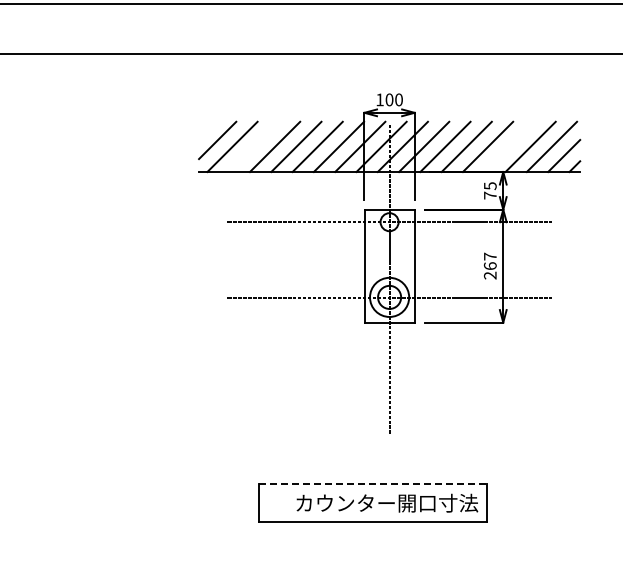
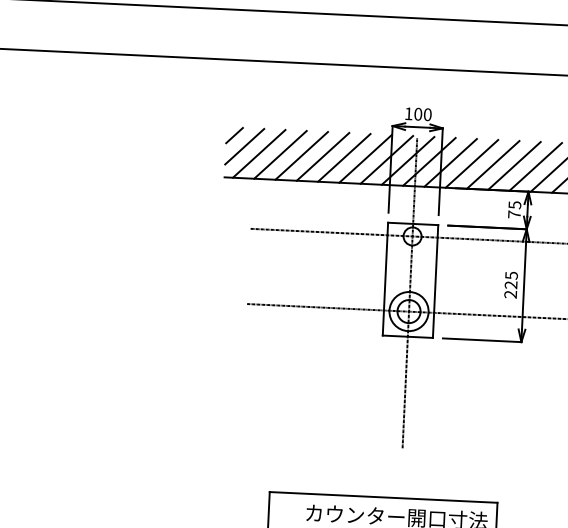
line: (207, 129) -> (235, 135), added
line: (253, 146) -> (280, 154), added
line: (509, 146) -> (535, 166), added
text: (489, 260) -> (510, 279), 267 -> 225
line: (372, 484) -> (383, 497), dashed -> solid

